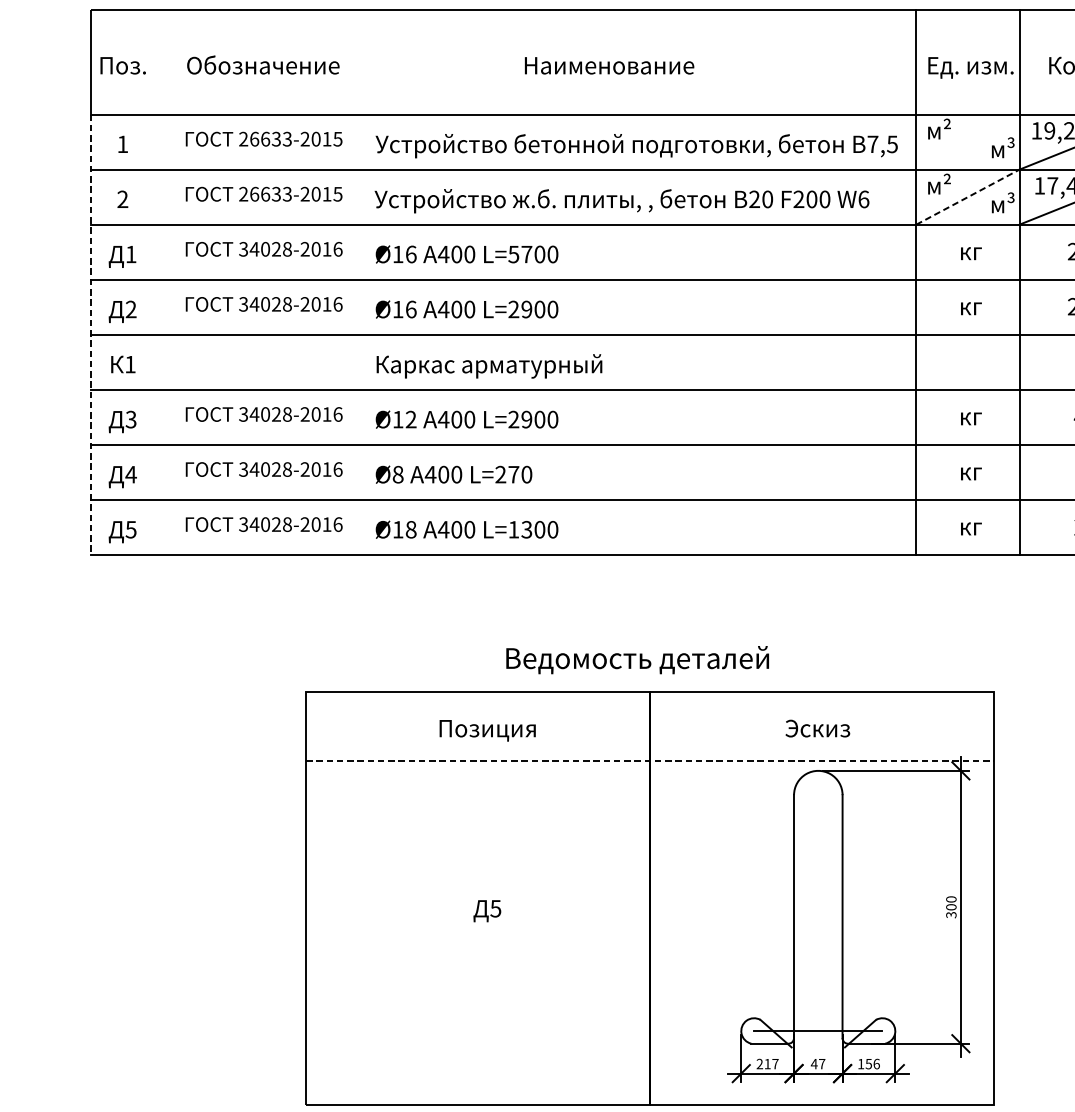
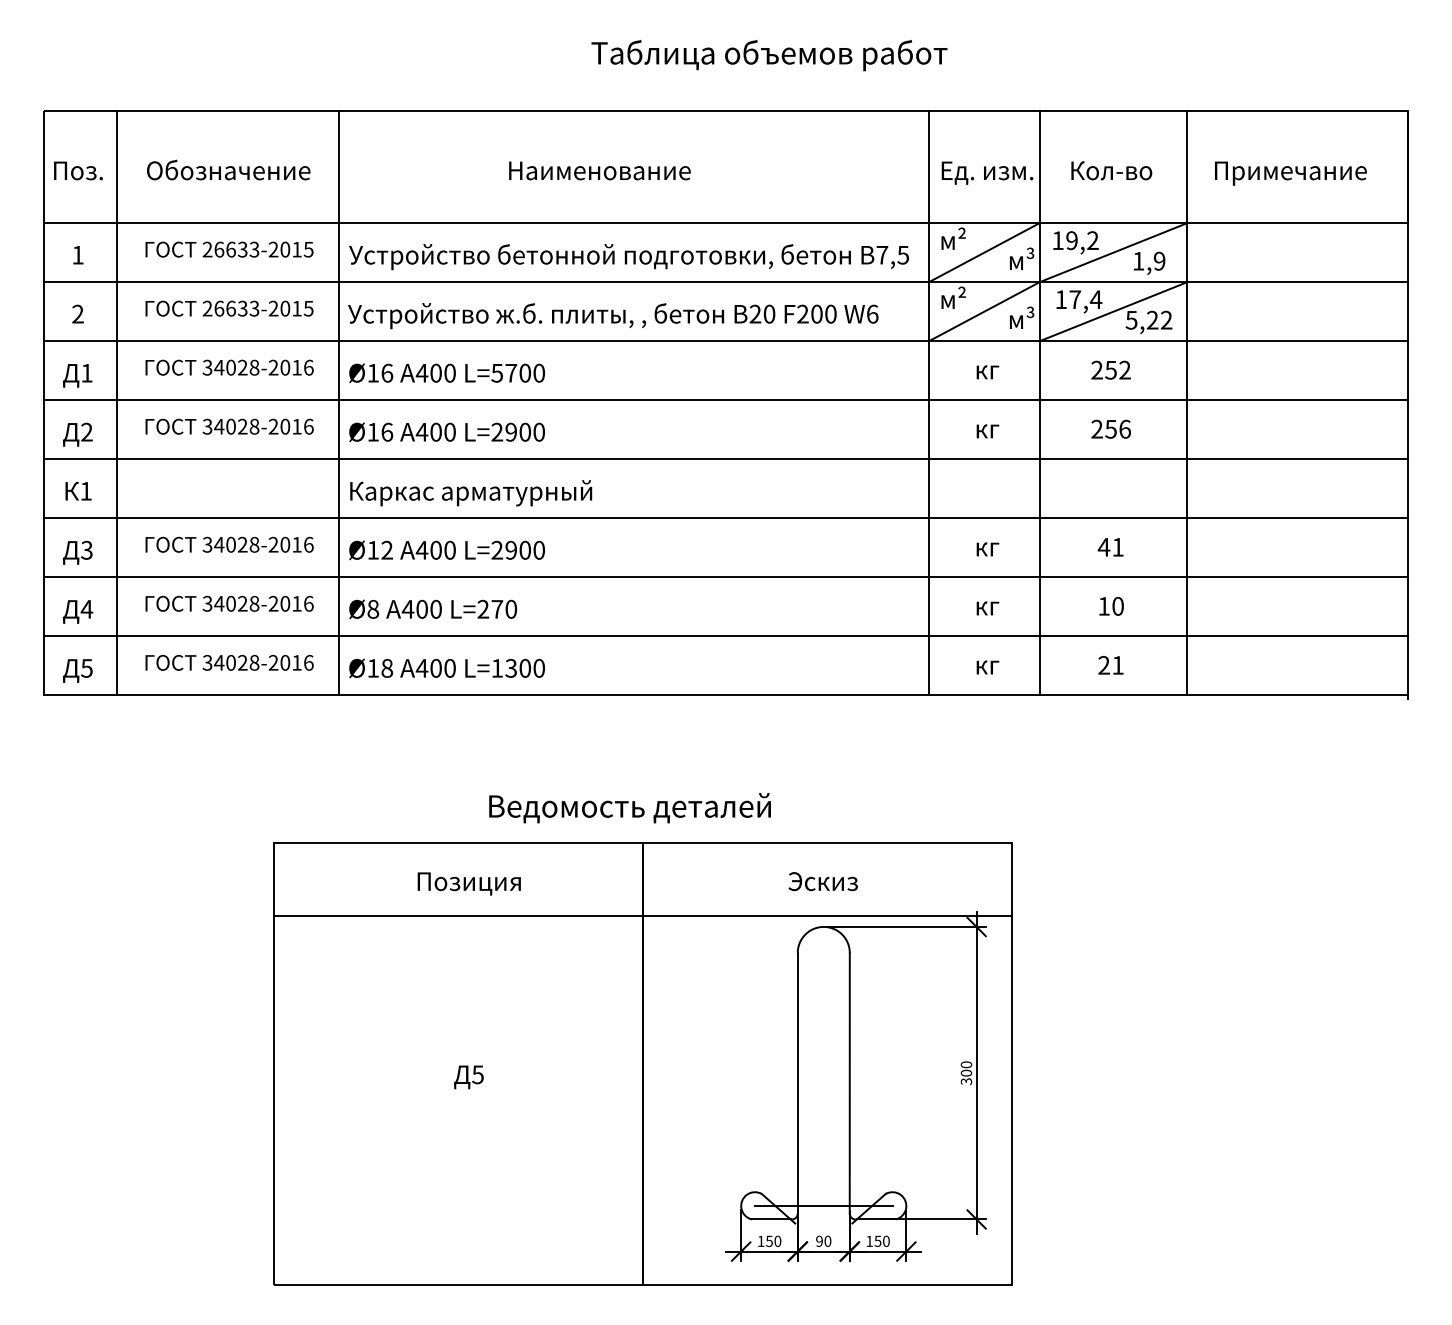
line: (967, 141) -> (983, 252), added
line: (968, 196) -> (984, 311), dashed -> solid
line: (159, 281) -> (117, 402), added
line: (365, 281) -> (338, 402), added
line: (90, 334) -> (43, 459), dashed -> solid
line: (650, 761) -> (643, 916), dashed -> solid
text: (767, 1063) -> (769, 1240), 217 -> 150
text: (818, 1063) -> (823, 1240), 47 -> 90
text: (876, 1063) -> (886, 1240), 156 -> 150

